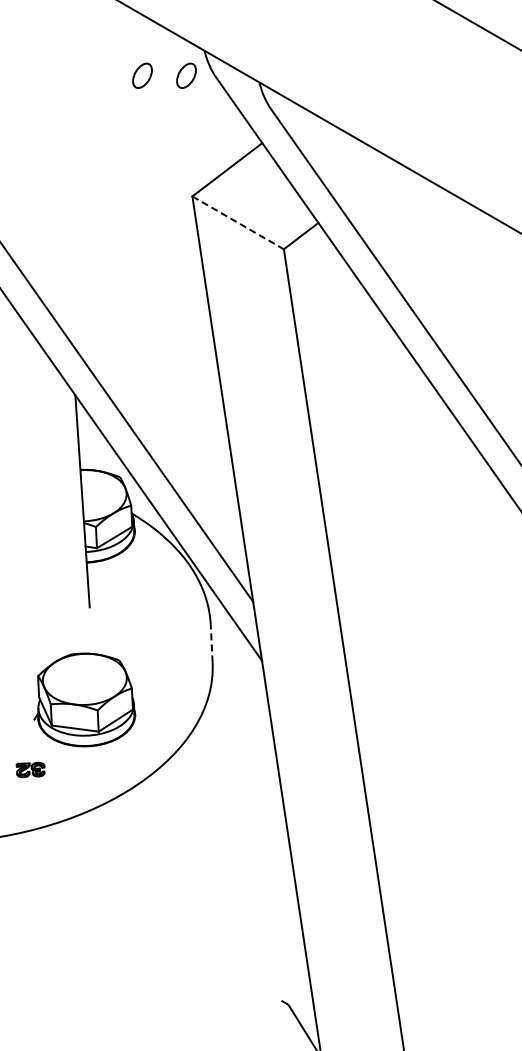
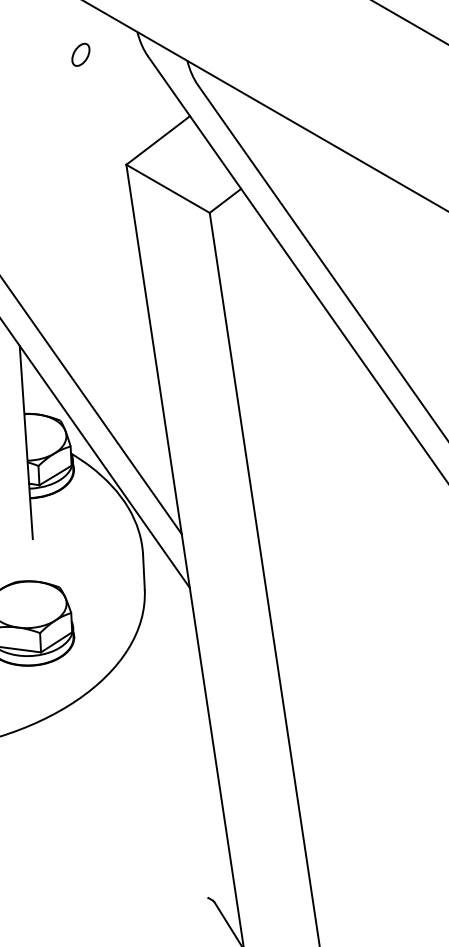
part: (186, 75) -> (120, 54), removed
line: (238, 222) -> (168, 188), dashed -> solid
line: (211, 643) -> (143, 572), dashed -> solid

